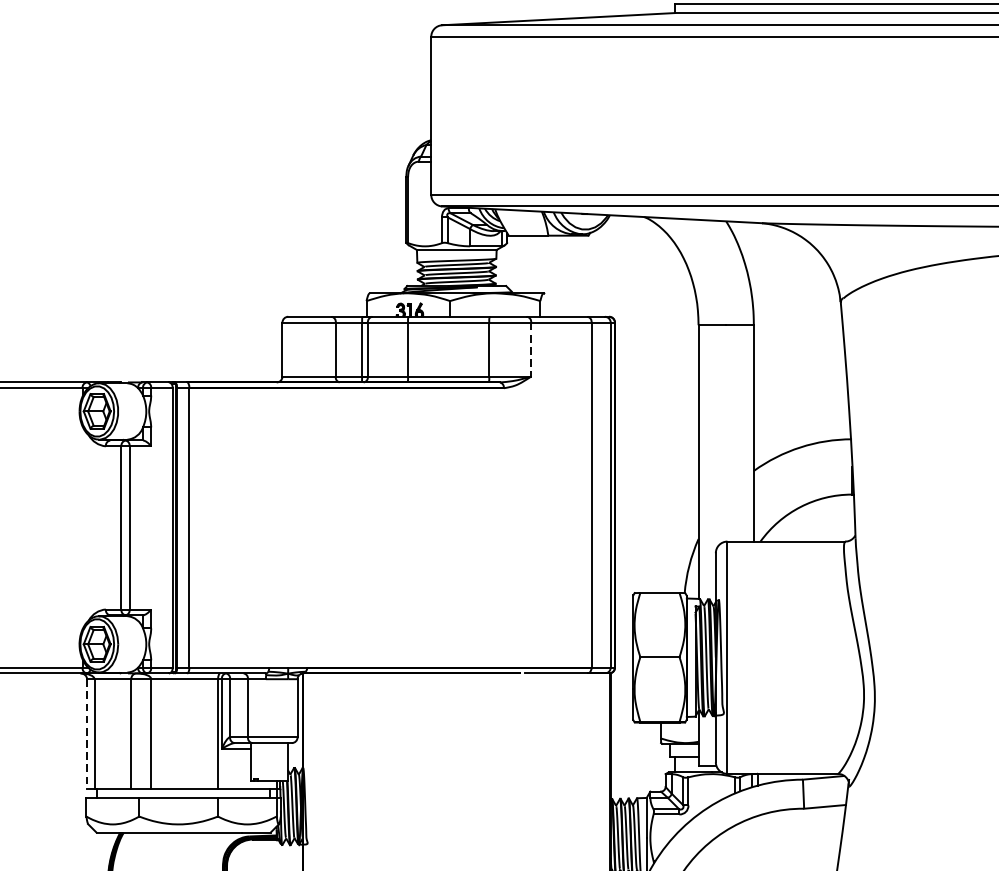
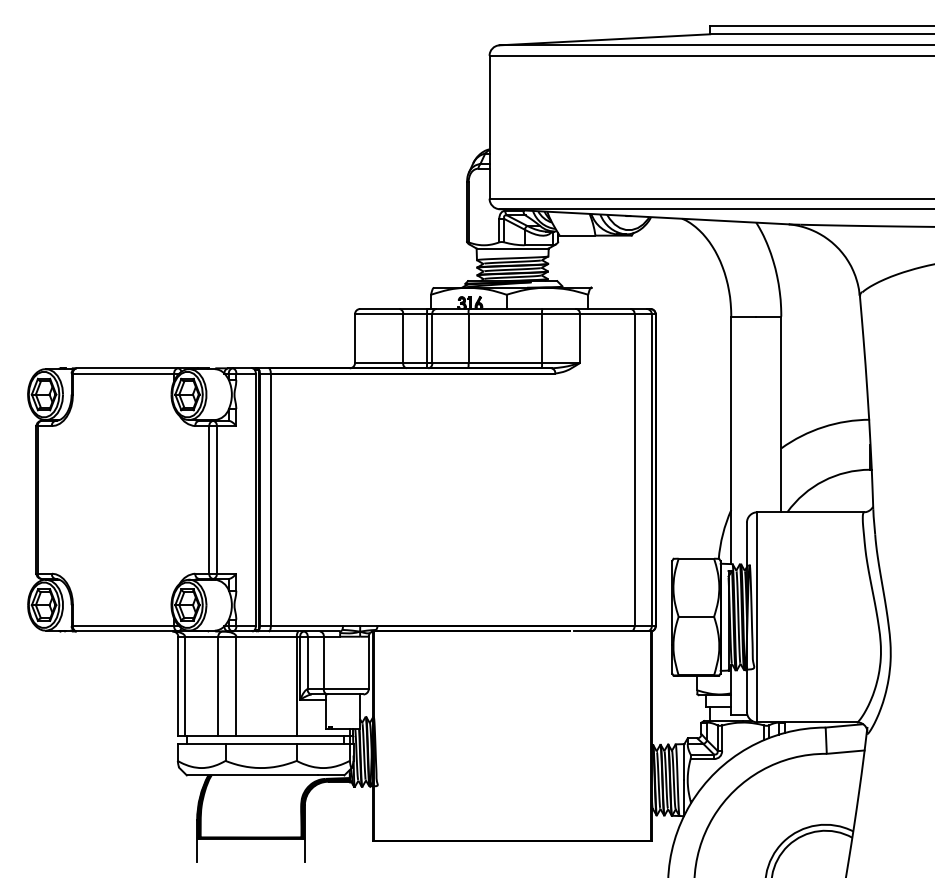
line: (530, 350) -> (579, 339), dashed -> solid
line: (87, 734) -> (178, 686), dashed -> solid

